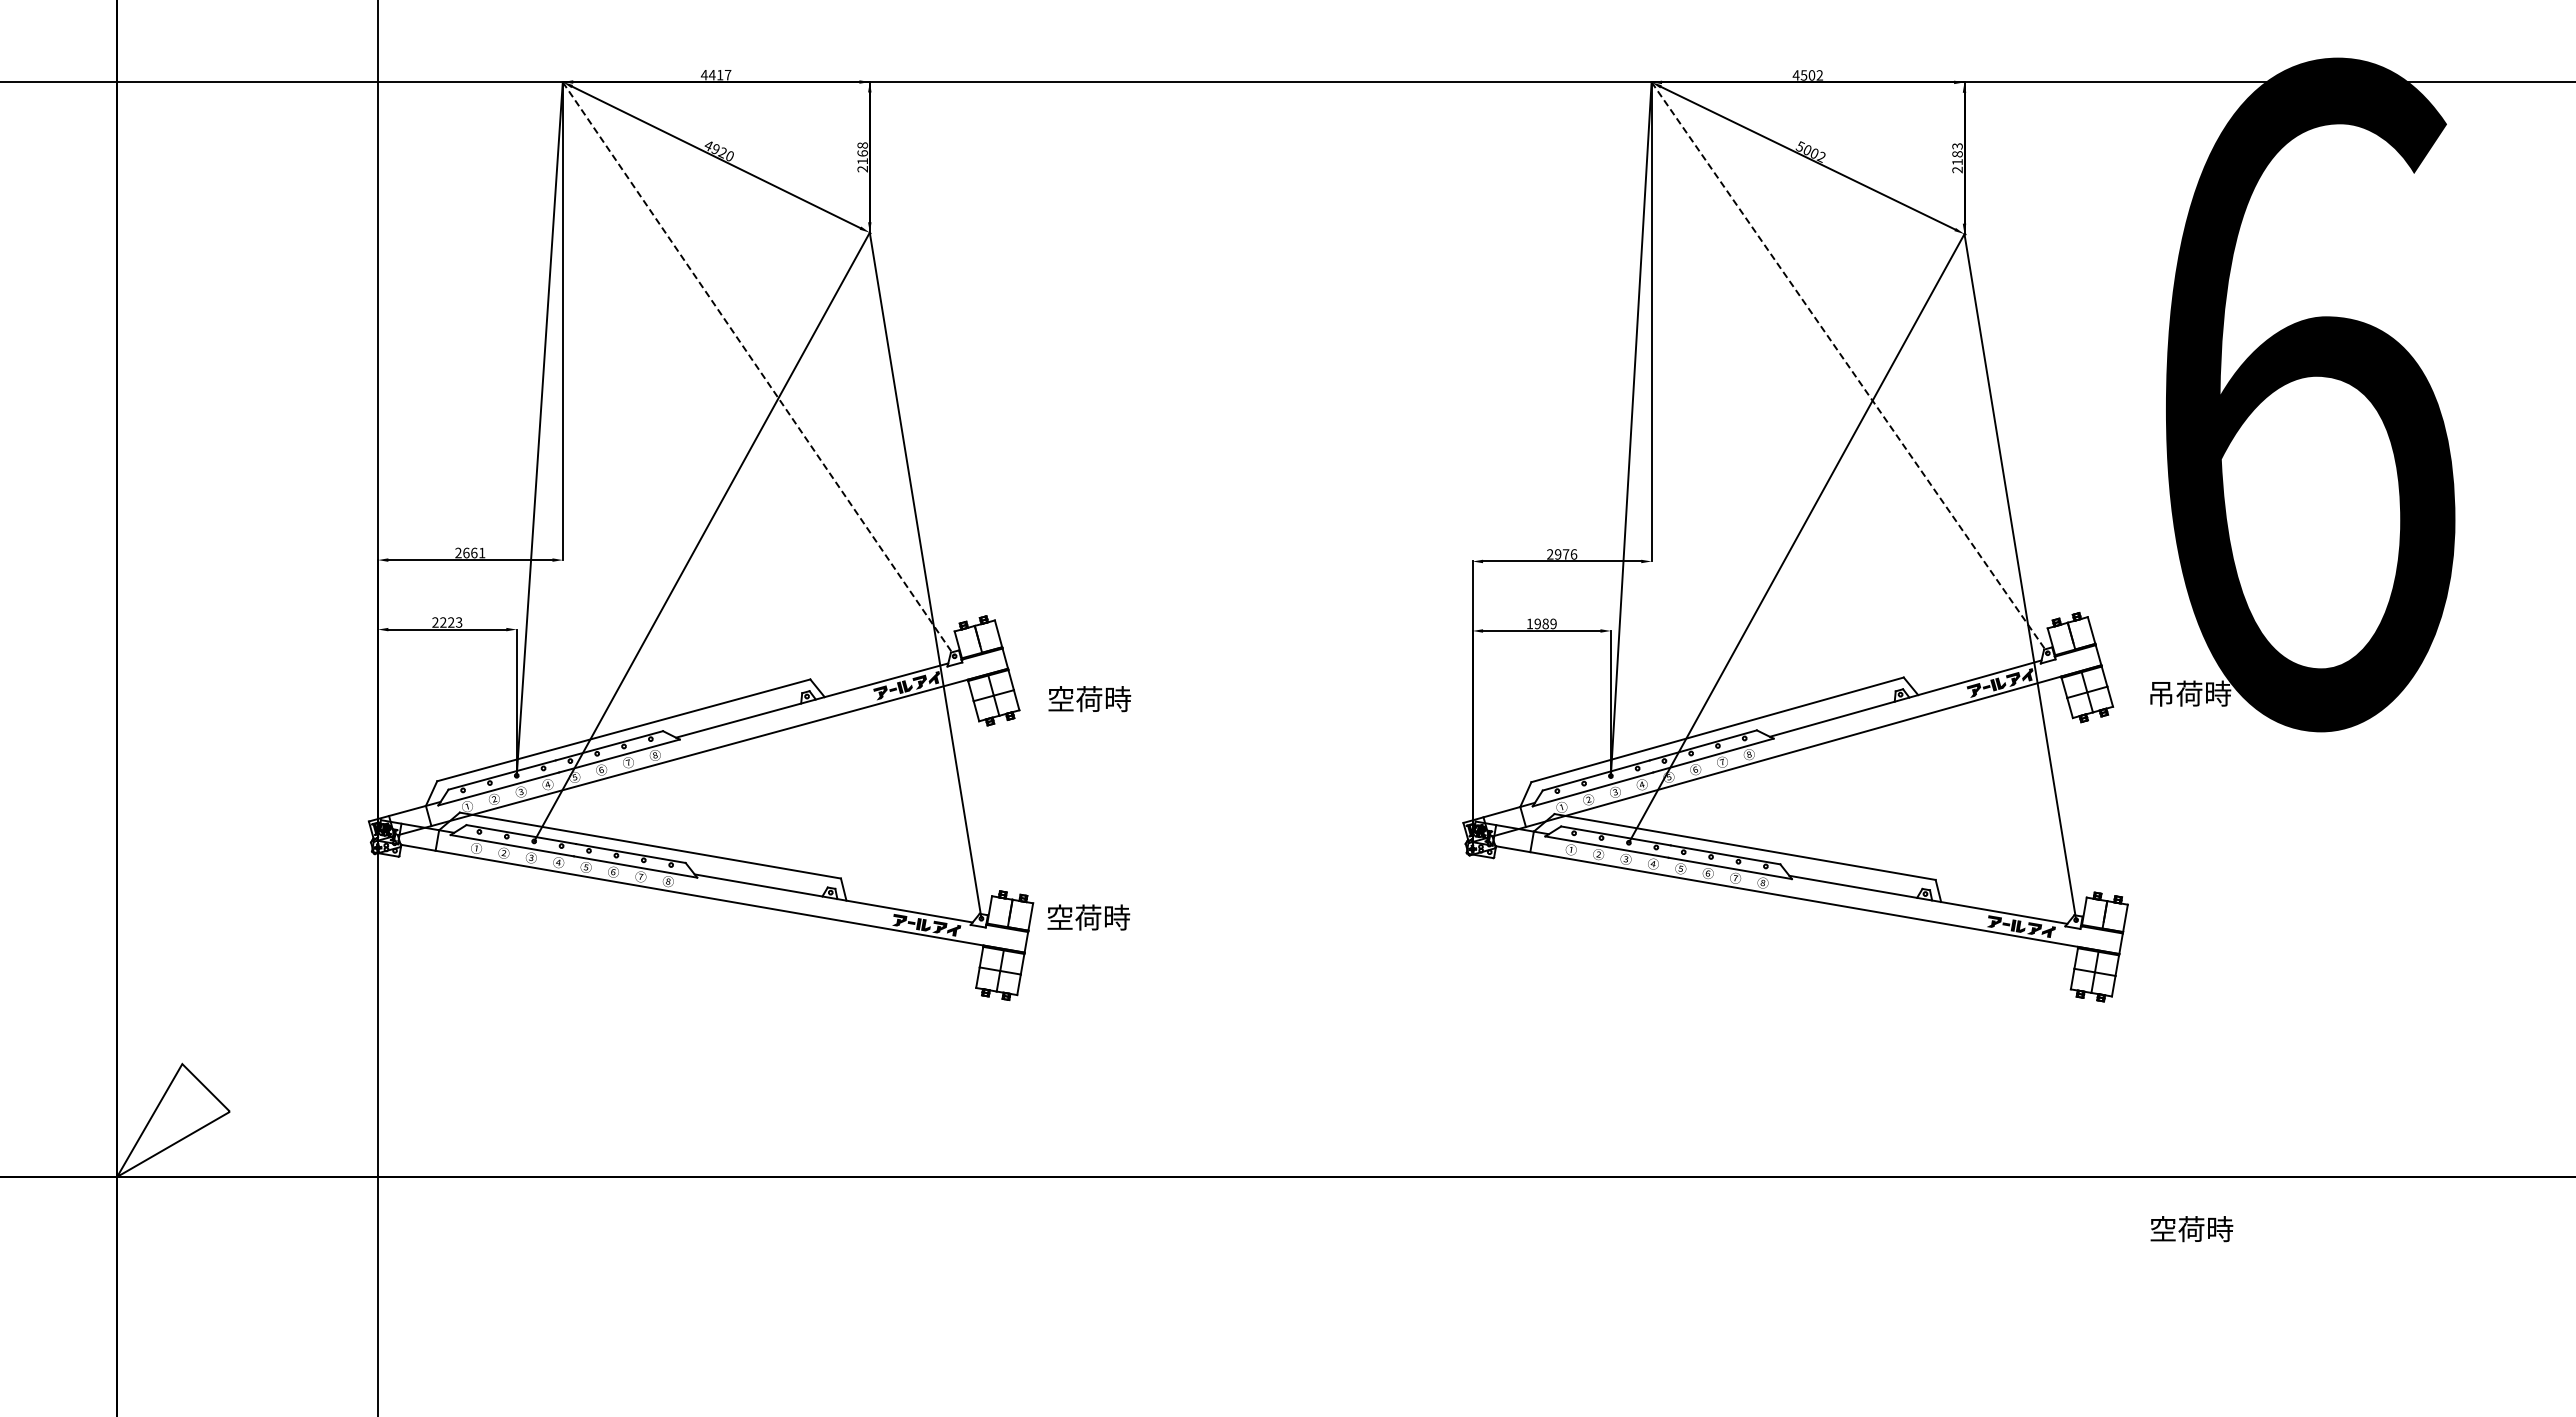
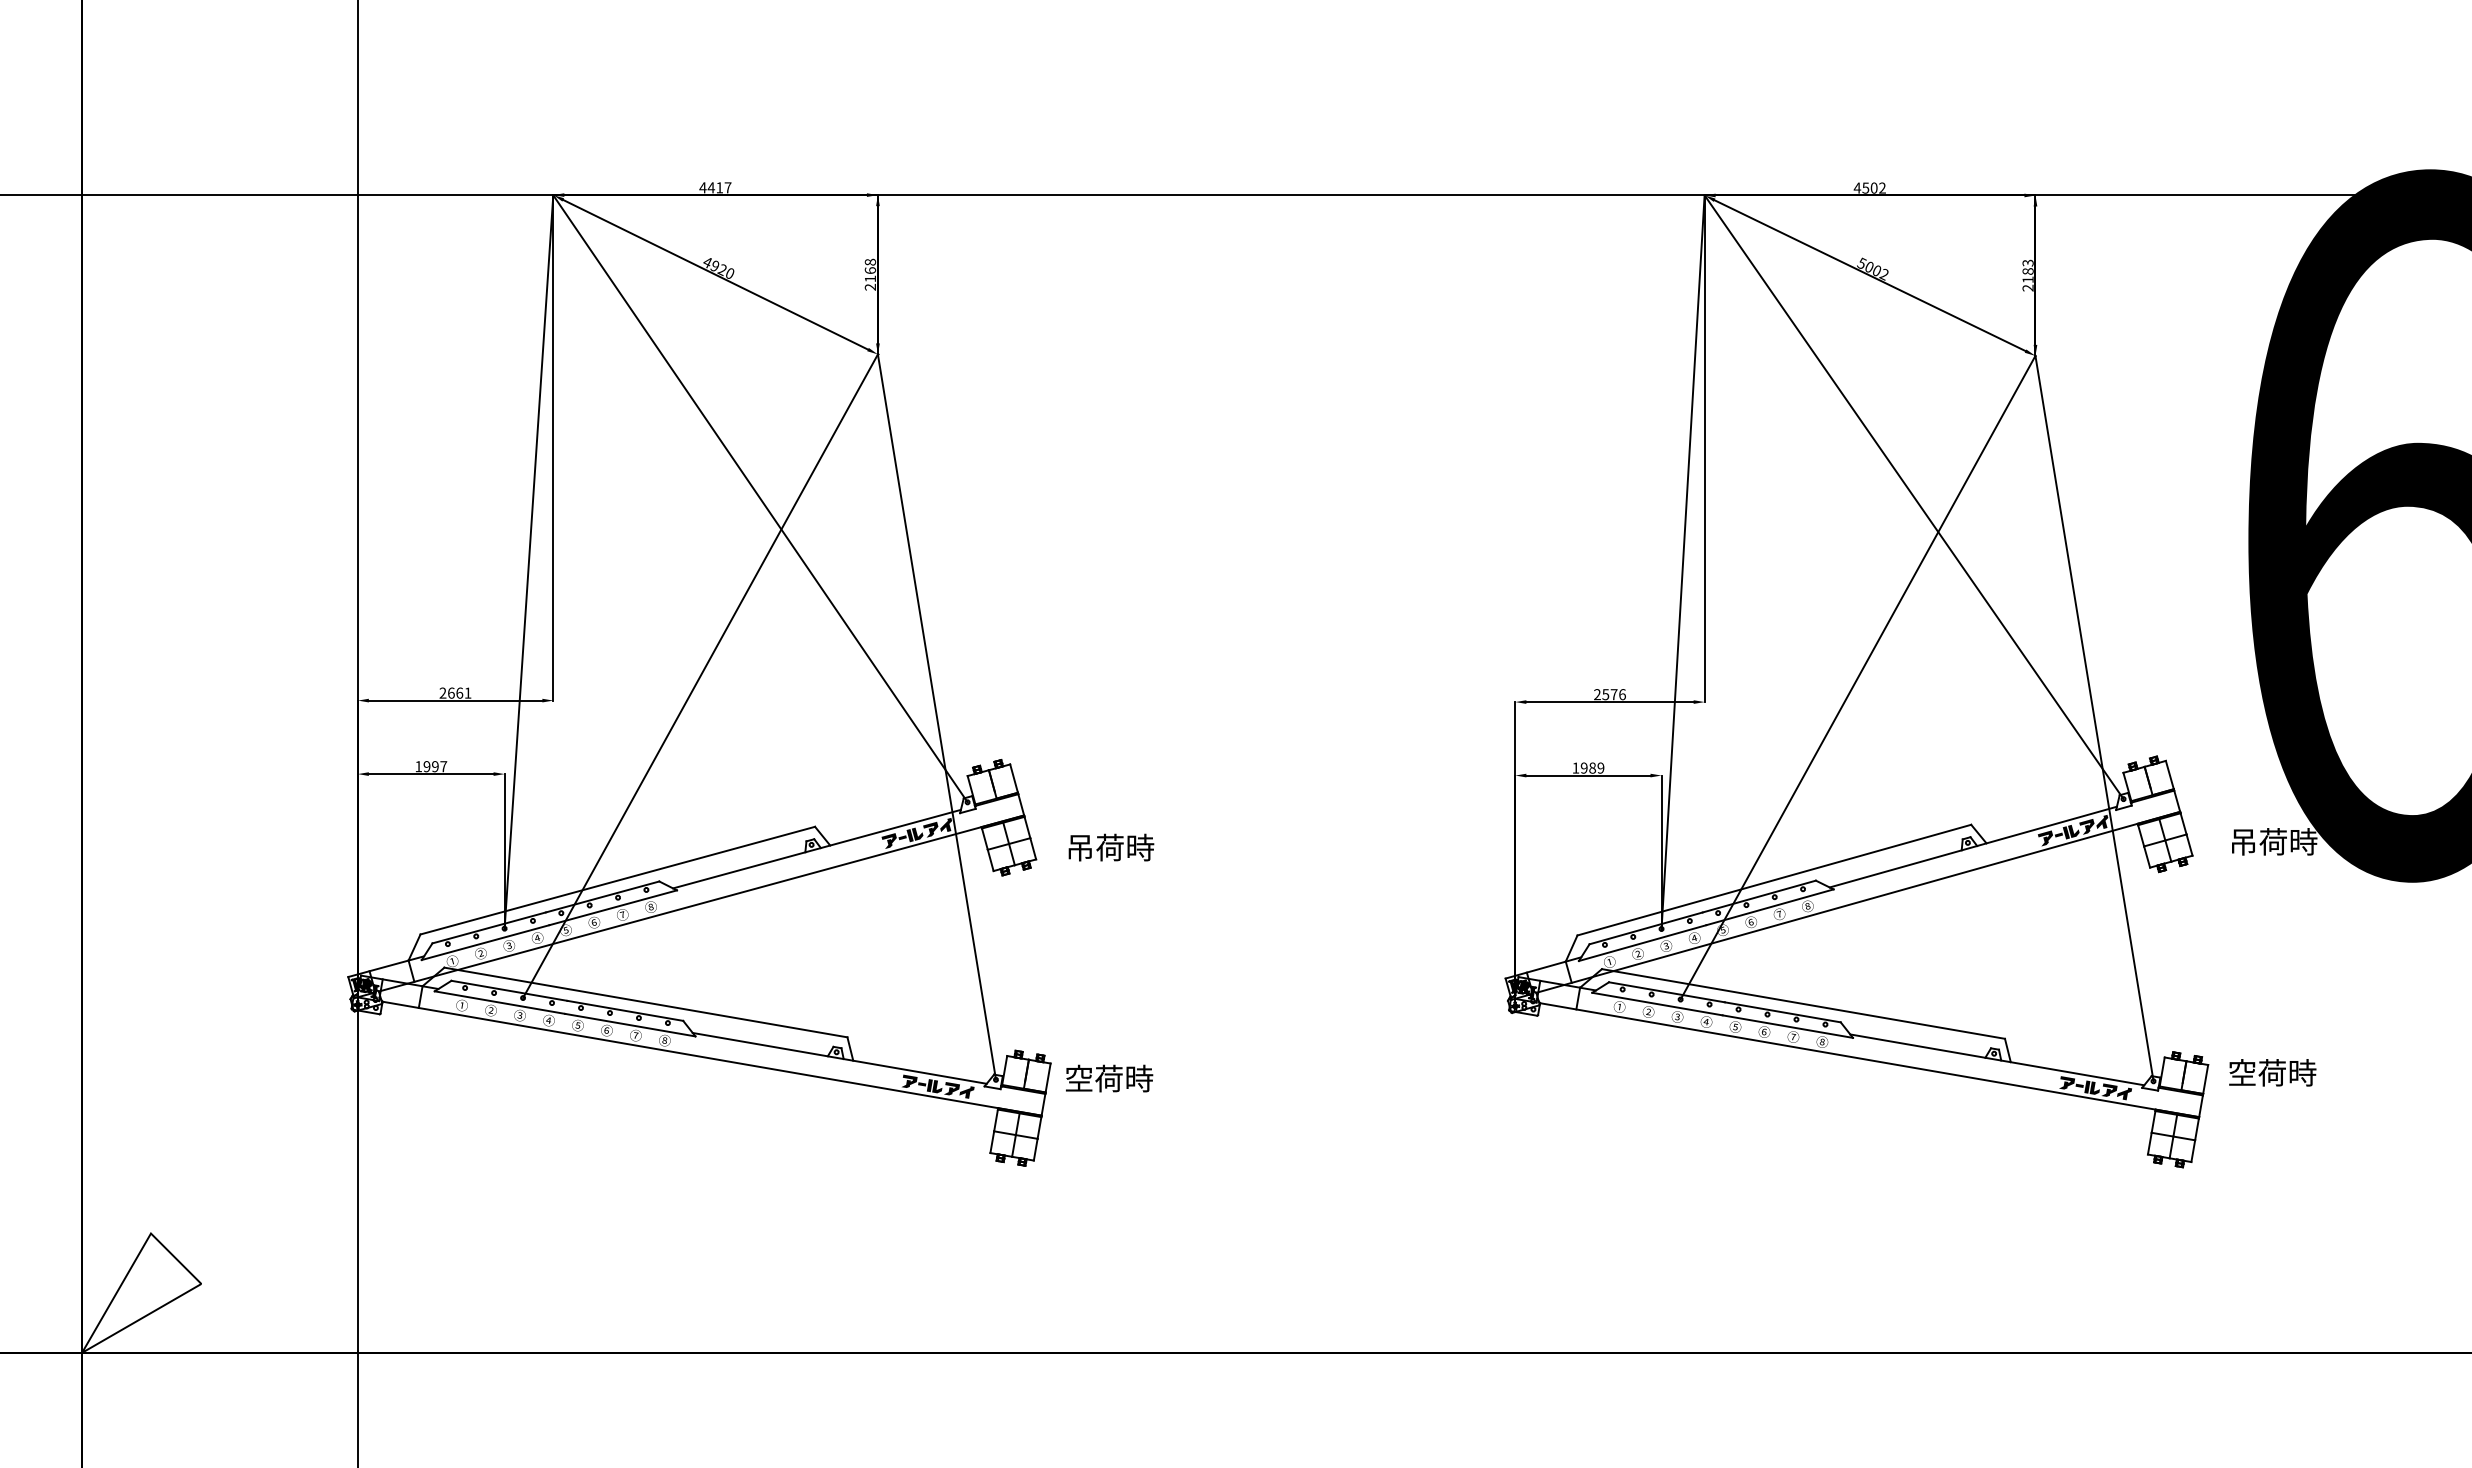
line: (1849, 367) -> (1913, 496), dashed -> solid
line: (758, 369) -> (760, 499), dashed -> solid
text: (1557, 554) -> (1605, 694), 2976 -> 2576
text: (447, 622) -> (431, 766), 2223 -> 1997
text: (1060, 699) -> (1079, 848), 空荷時 -> 吊荷時
text: (2191, 1229) -> (2272, 1073), moved

